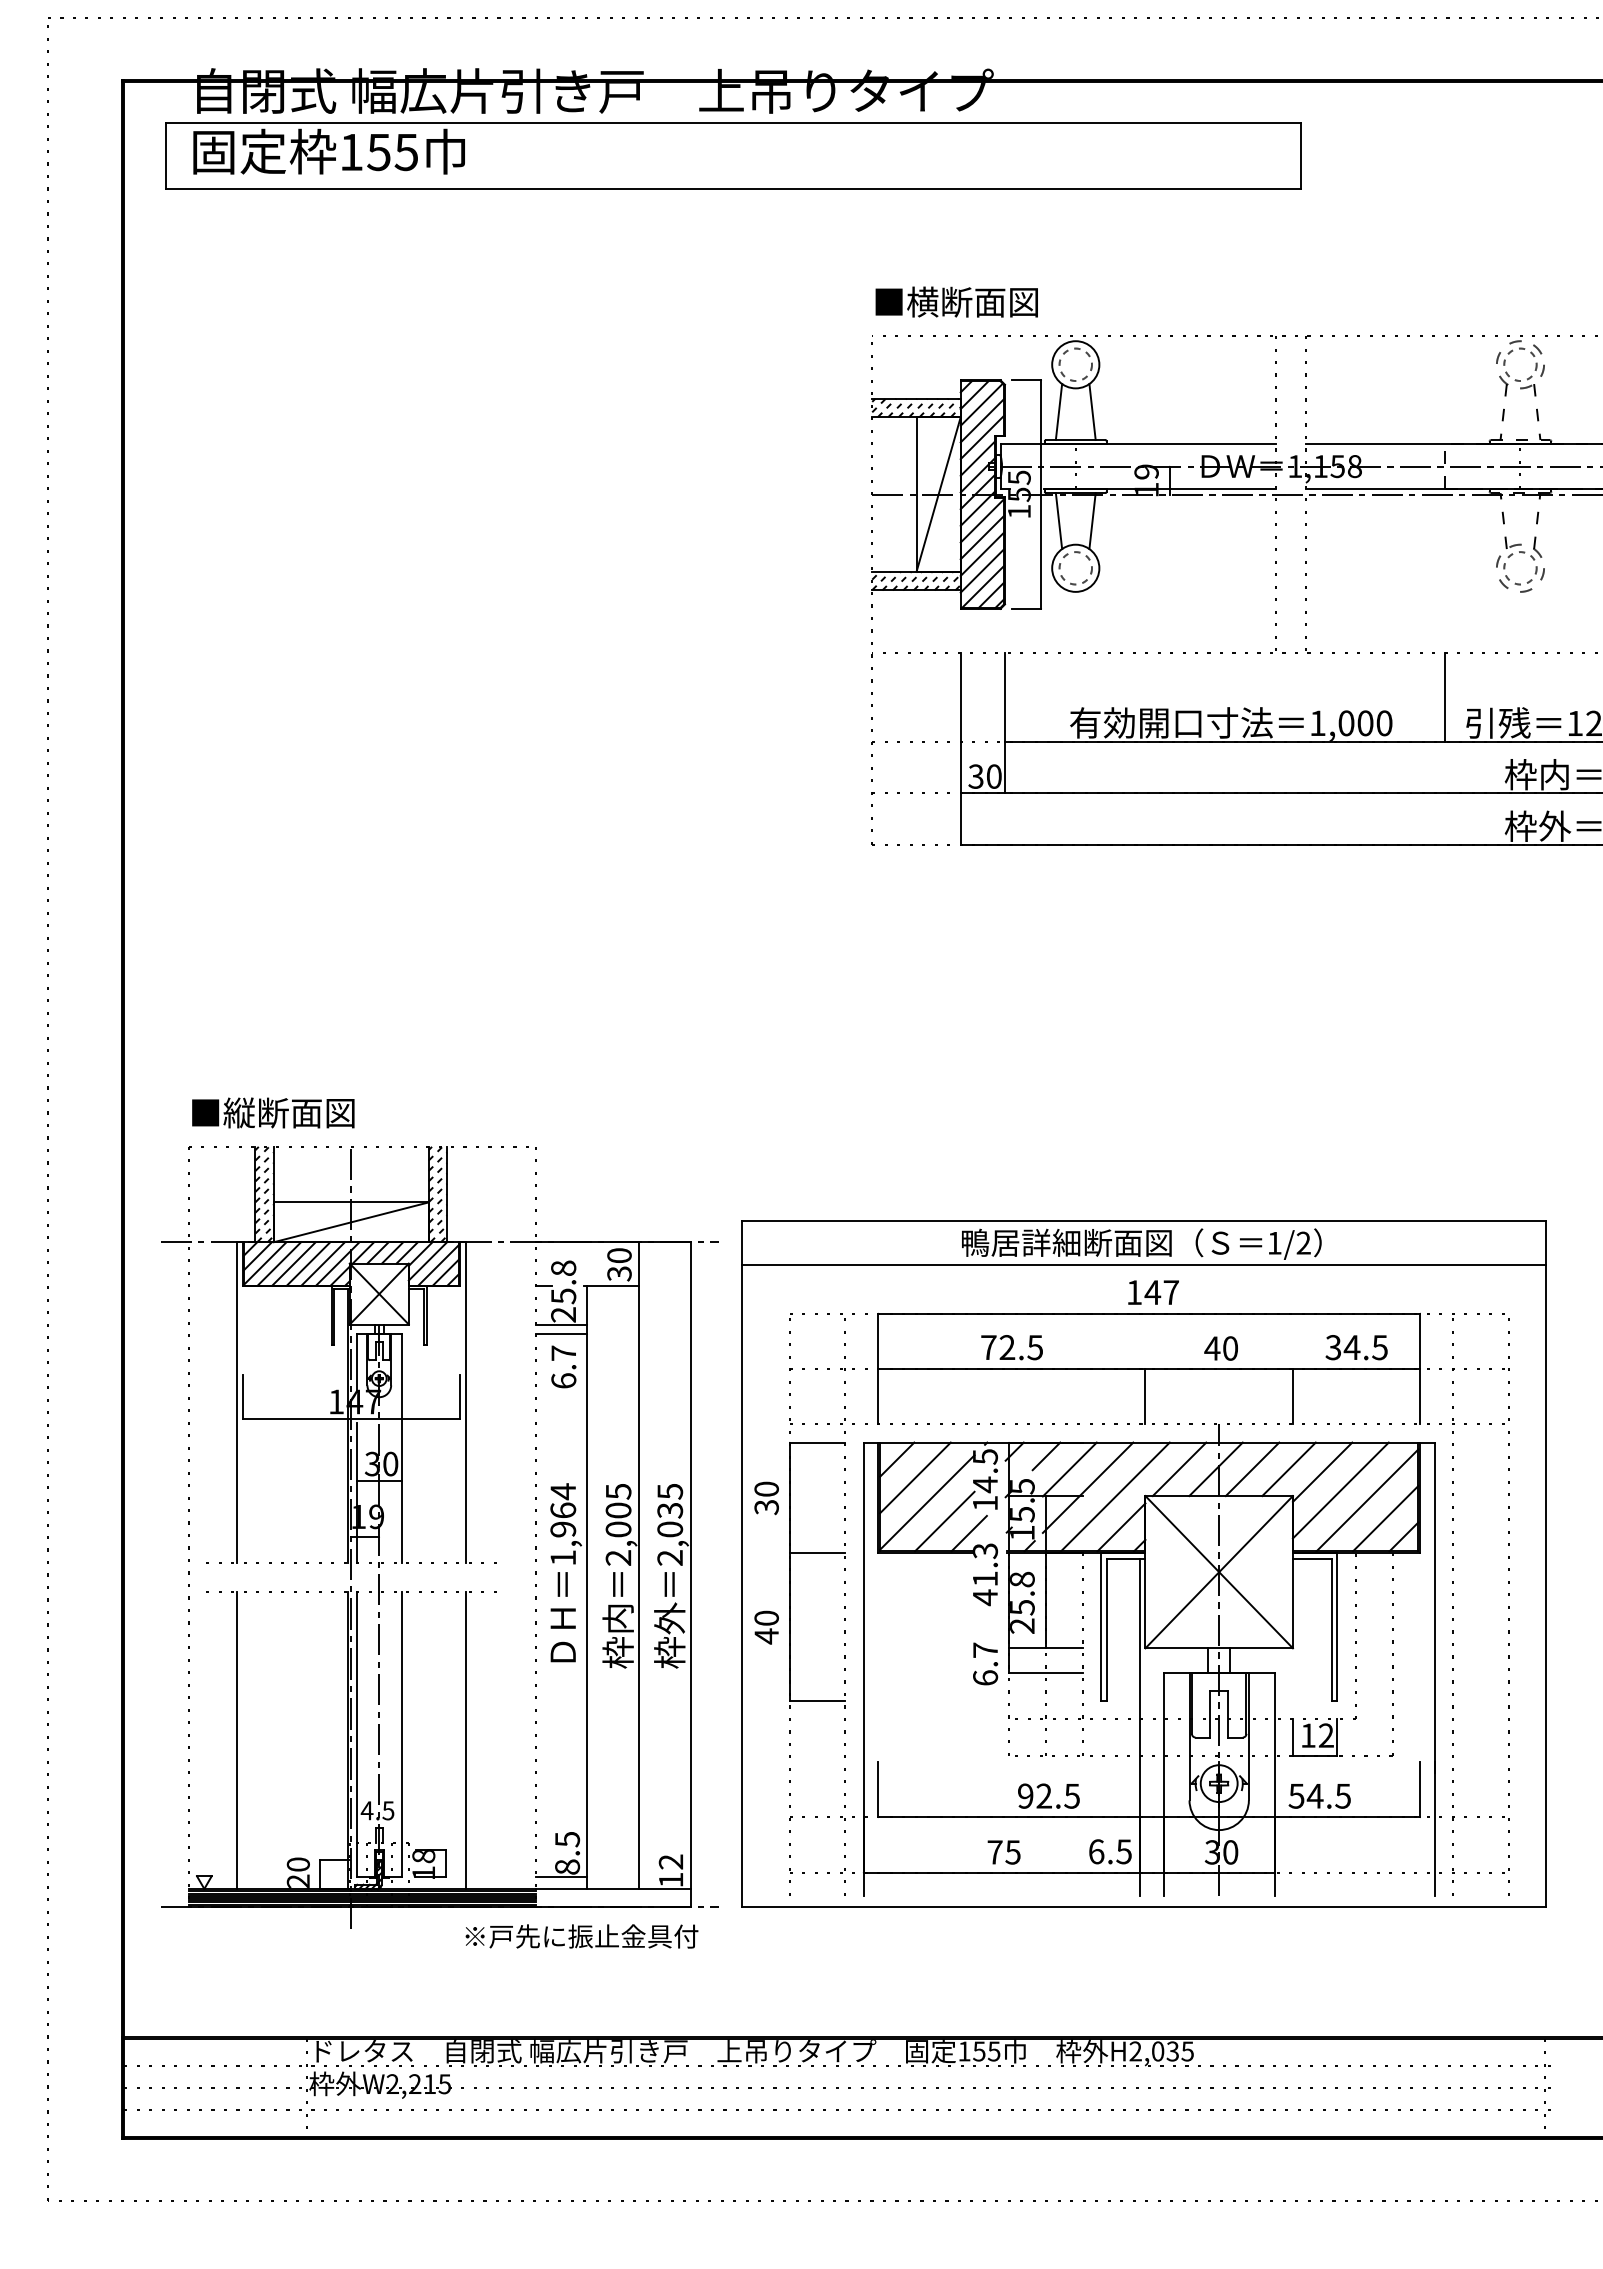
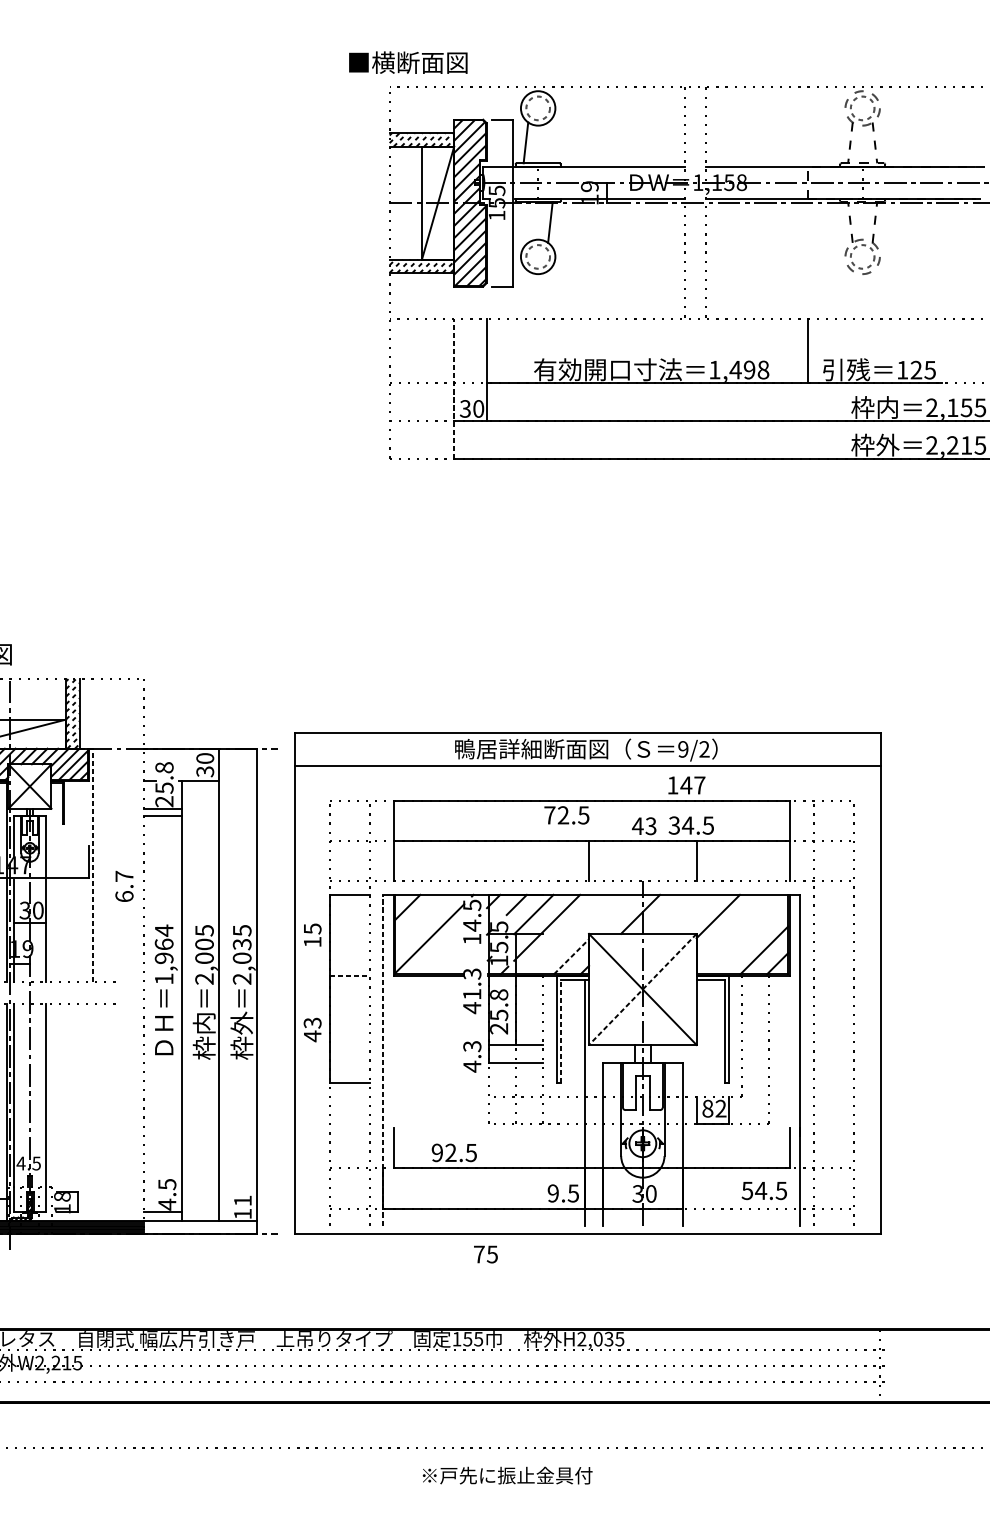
text: (956, 301) -> (408, 62), moved
line: (1092, 412) -> (550, 143), removed
line: (1058, 521) -> (525, 222), removed
text: (1364, 723) -> (748, 370), 1,000 -> 1,498
line: (960, 748) -> (454, 388), solid -> dashed
text: (1274, 1242) -> (683, 748), 1/2 -> 9/2
text: (1153, 1292) -> (686, 785), moved
text: (1011, 1347) -> (566, 815), moved
text: (1356, 1347) -> (691, 825), moved
text: (1229, 1348) -> (650, 826), 40 -> 43
text: (563, 1366) -> (124, 886), moved
line: (465, 1401) -> (92, 864), solid -> dashed
line: (1179, 1469) -> (613, 914), removed
line: (1252, 1469) -> (667, 914), removed
line: (1288, 1469) -> (693, 914), removed
line: (915, 1477) -> (421, 920), removed
line: (1340, 1490) -> (731, 929), removed
line: (1115, 1496) -> (567, 934), removed
text: (766, 1498) -> (312, 935), 30 -> 15
line: (1367, 1500) -> (751, 937), removed
line: (944, 1521) -> (442, 952), removed
line: (1121, 1527) -> (571, 956), solid -> dashed
line: (968, 1533) -> (459, 961), removed
line: (817, 1553) -> (349, 975), solid -> dashed
line: (1219, 1572) -> (643, 989), solid -> dashed
text: (766, 1618) -> (312, 1023), 40 -> 43
line: (1106, 1629) -> (560, 1031), solid -> dashed
text: (985, 1664) -> (472, 1056), 6.7 -> 4.3
line: (863, 1669) -> (383, 1060), solid -> dashed
text: (1308, 1735) -> (708, 1108), 12 -> 82
line: (465, 1740) -> (92, 1112), removed
text: (1048, 1795) -> (454, 1152), moved
text: (1319, 1796) -> (764, 1191), moved
text: (1096, 1851) -> (553, 1193), 6.5 -> 9.5
text: (1003, 1852) -> (485, 1254), moved
text: (670, 1861) -> (242, 1200), 12 -> 11
text: (567, 1866) -> (167, 1204), 8.5 -> 4.5
text: (581, 1936) -> (507, 1475), moved

